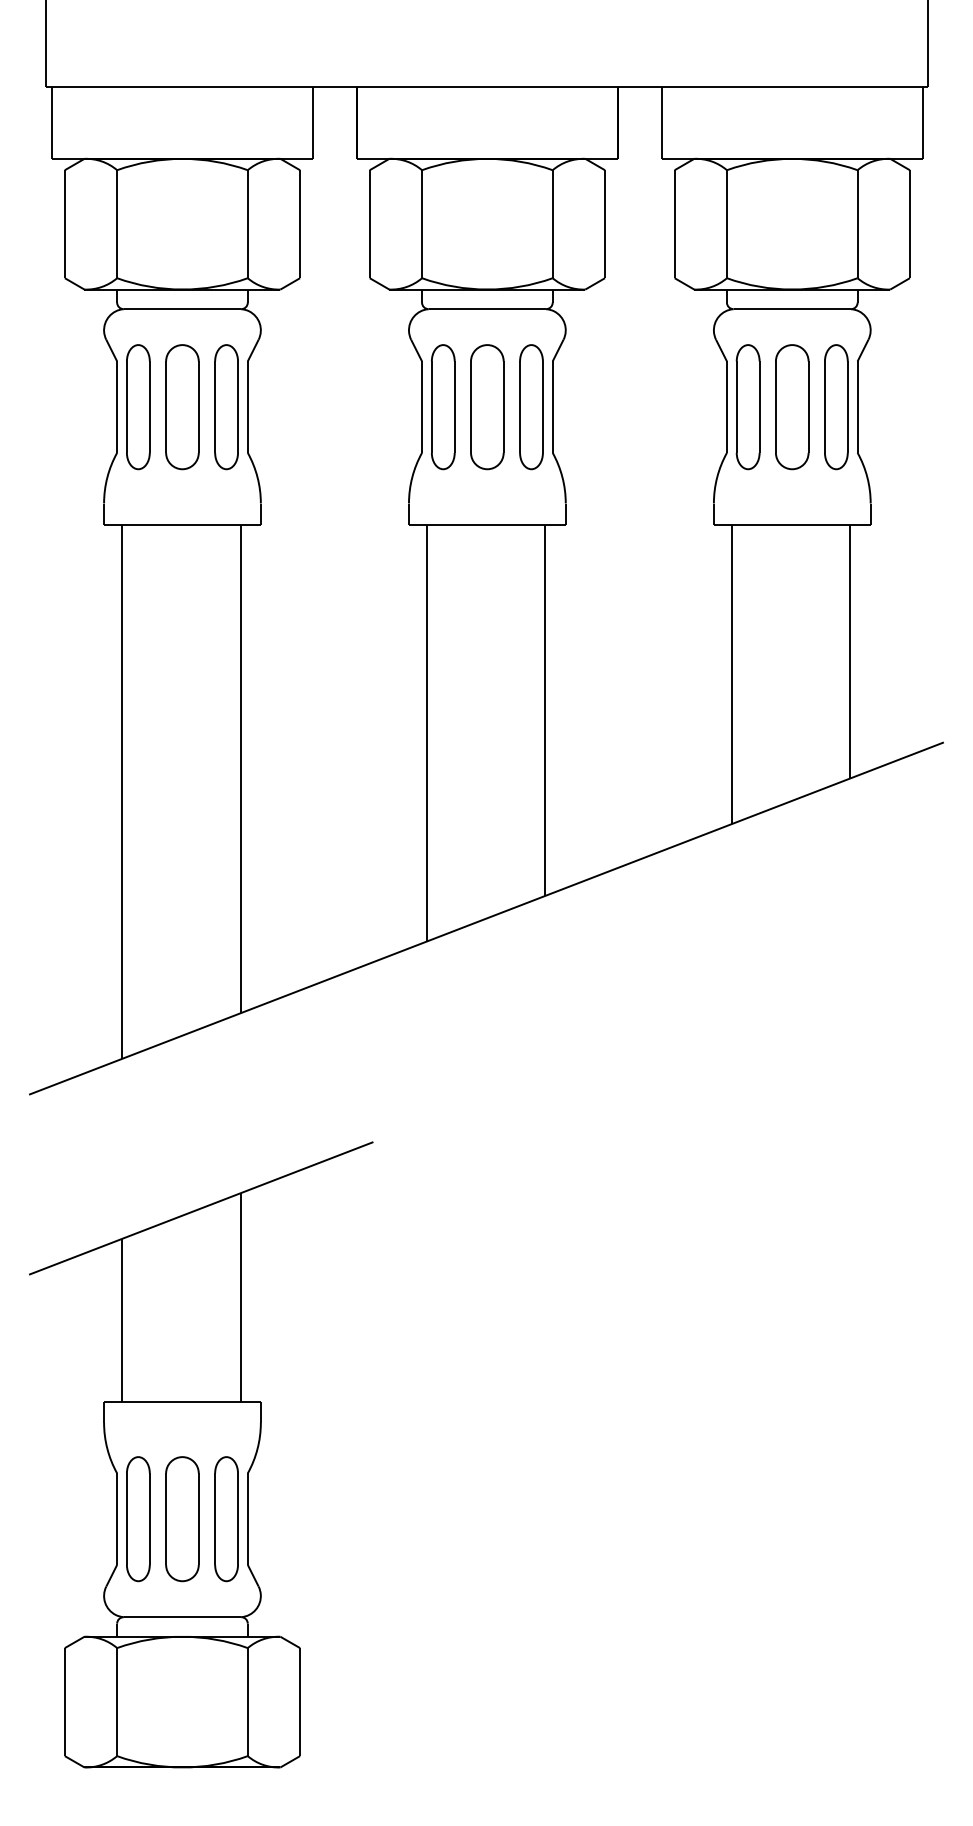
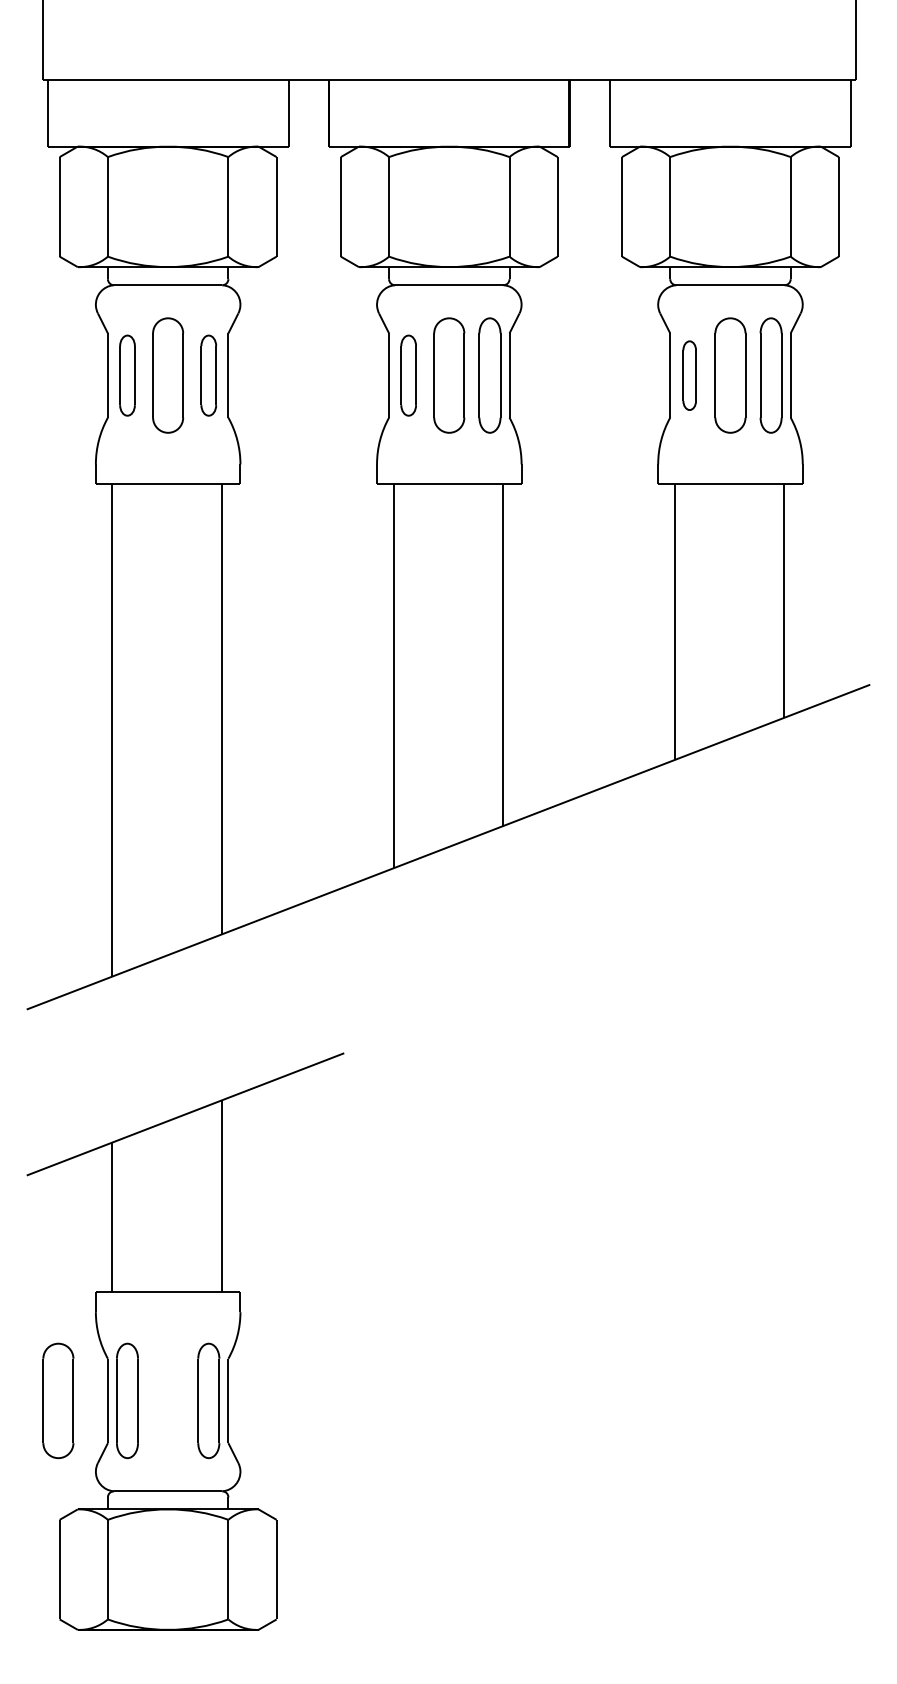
part: (138, 407) -> (127, 375), size x0.7
part: (226, 407) -> (208, 375), size x0.7
part: (443, 407) -> (408, 375), size x0.7
part: (747, 407) -> (689, 375), size x0.6
part: (182, 1519) -> (58, 1401), moved

